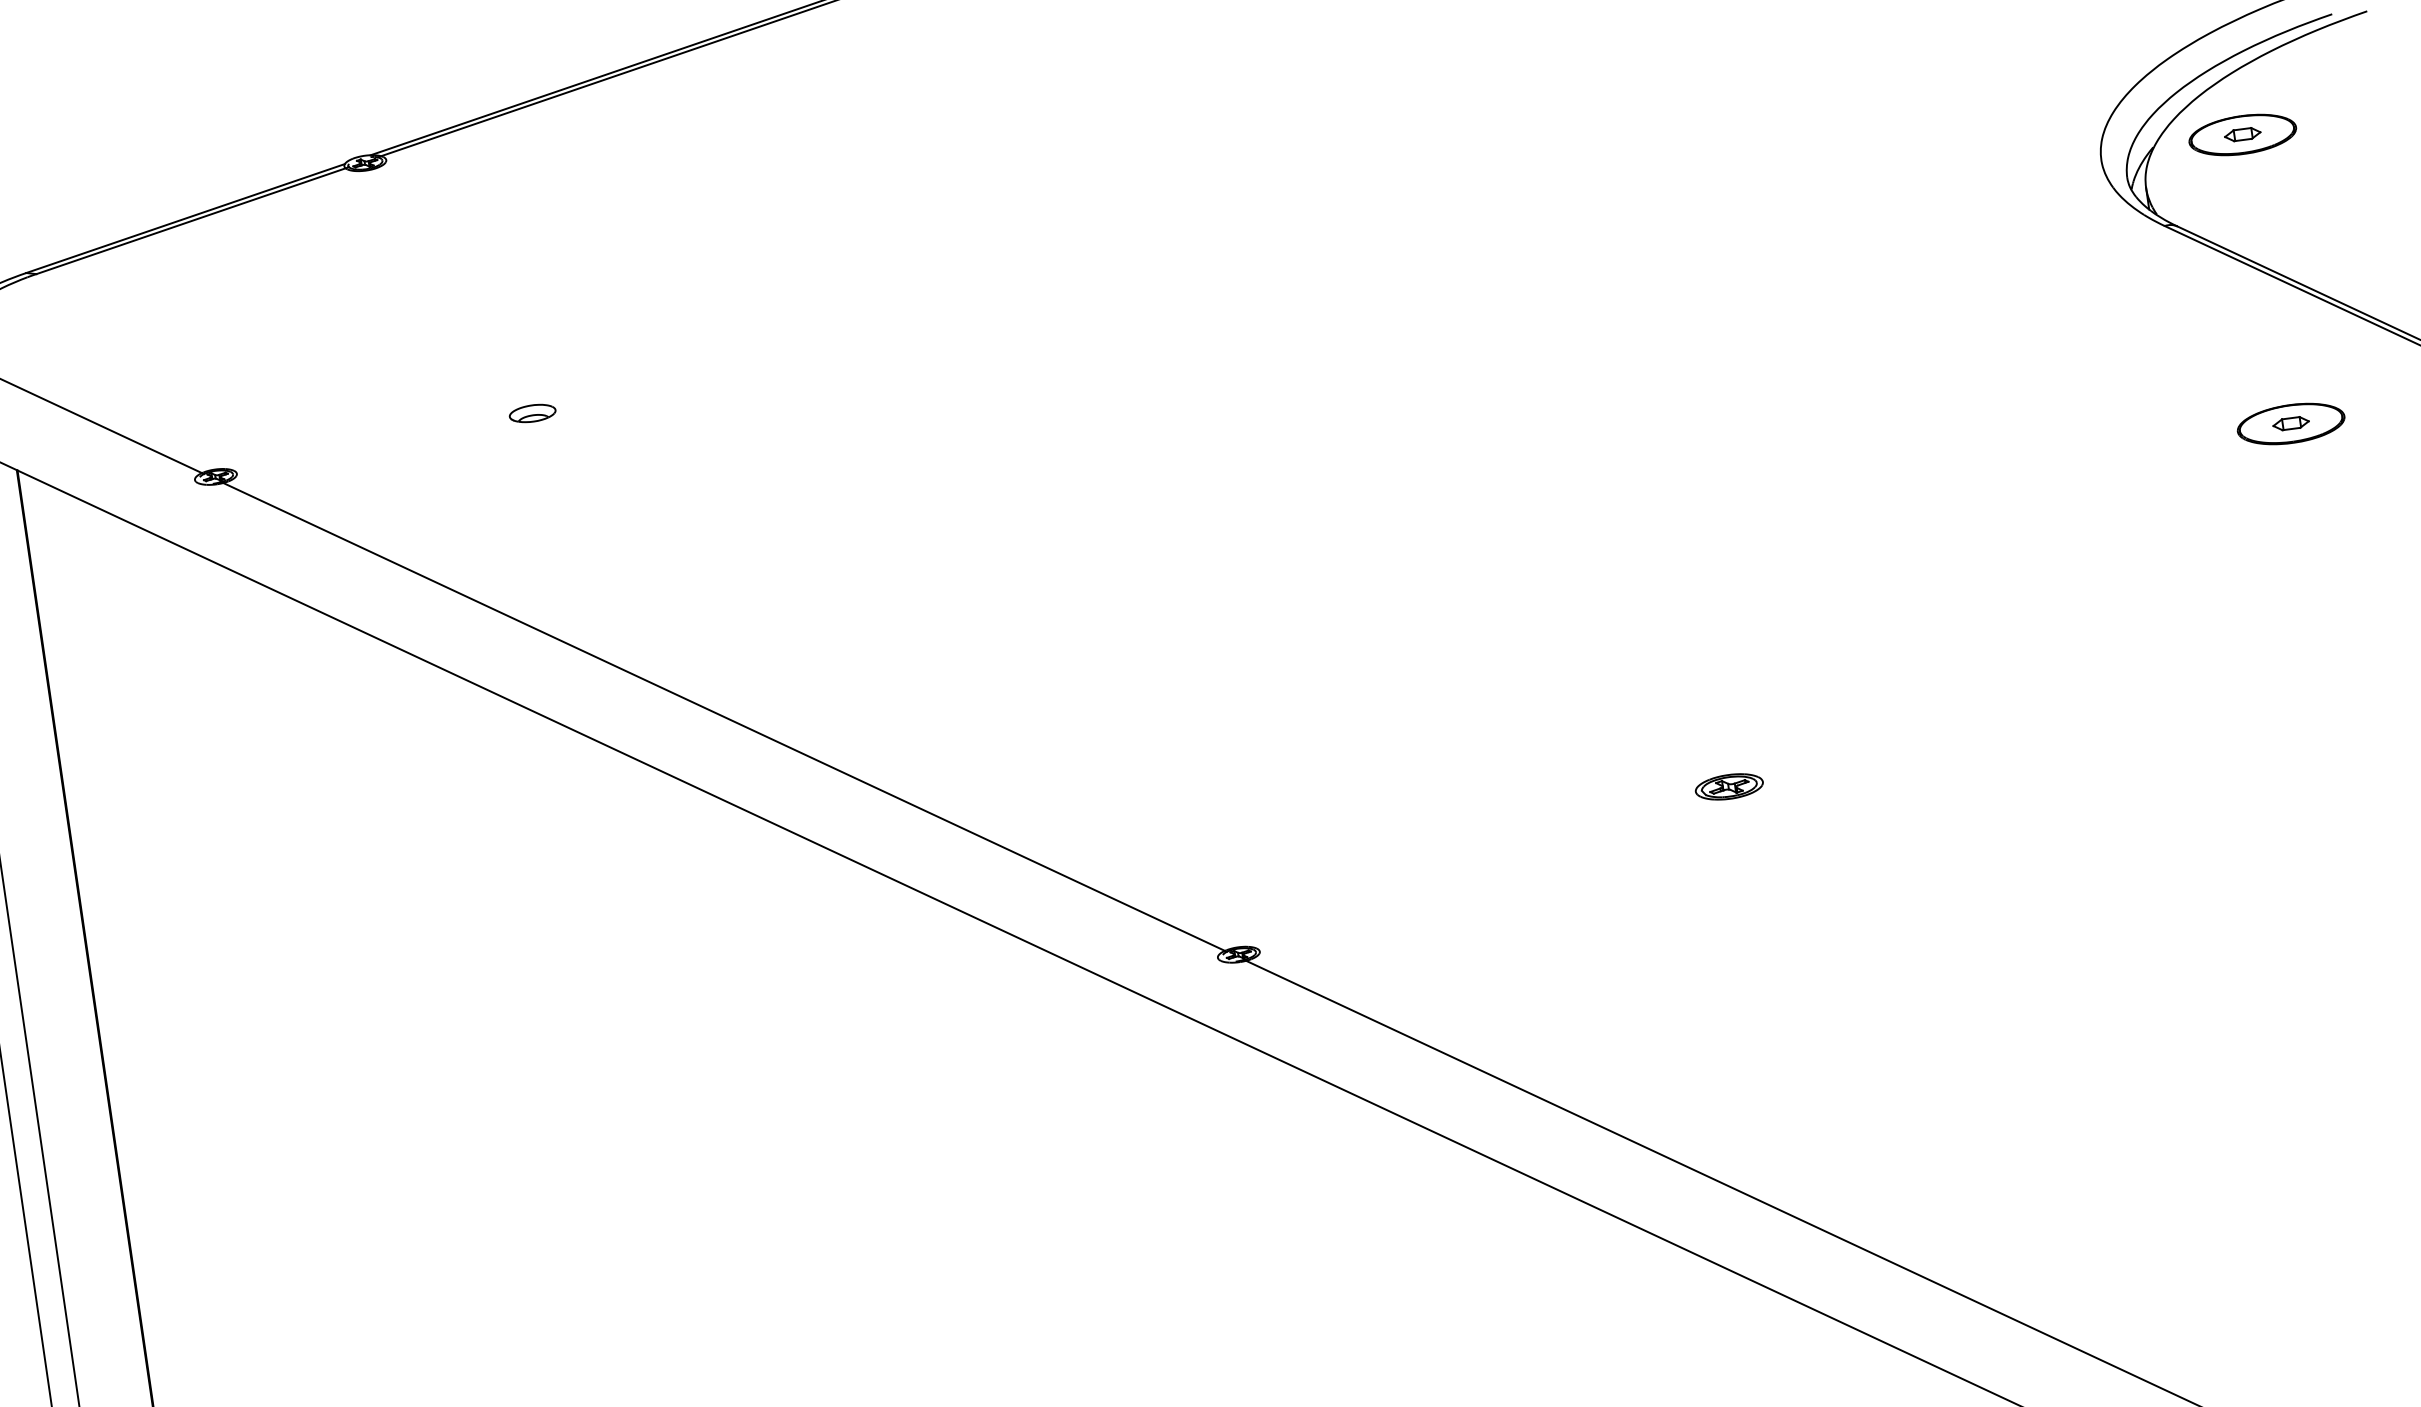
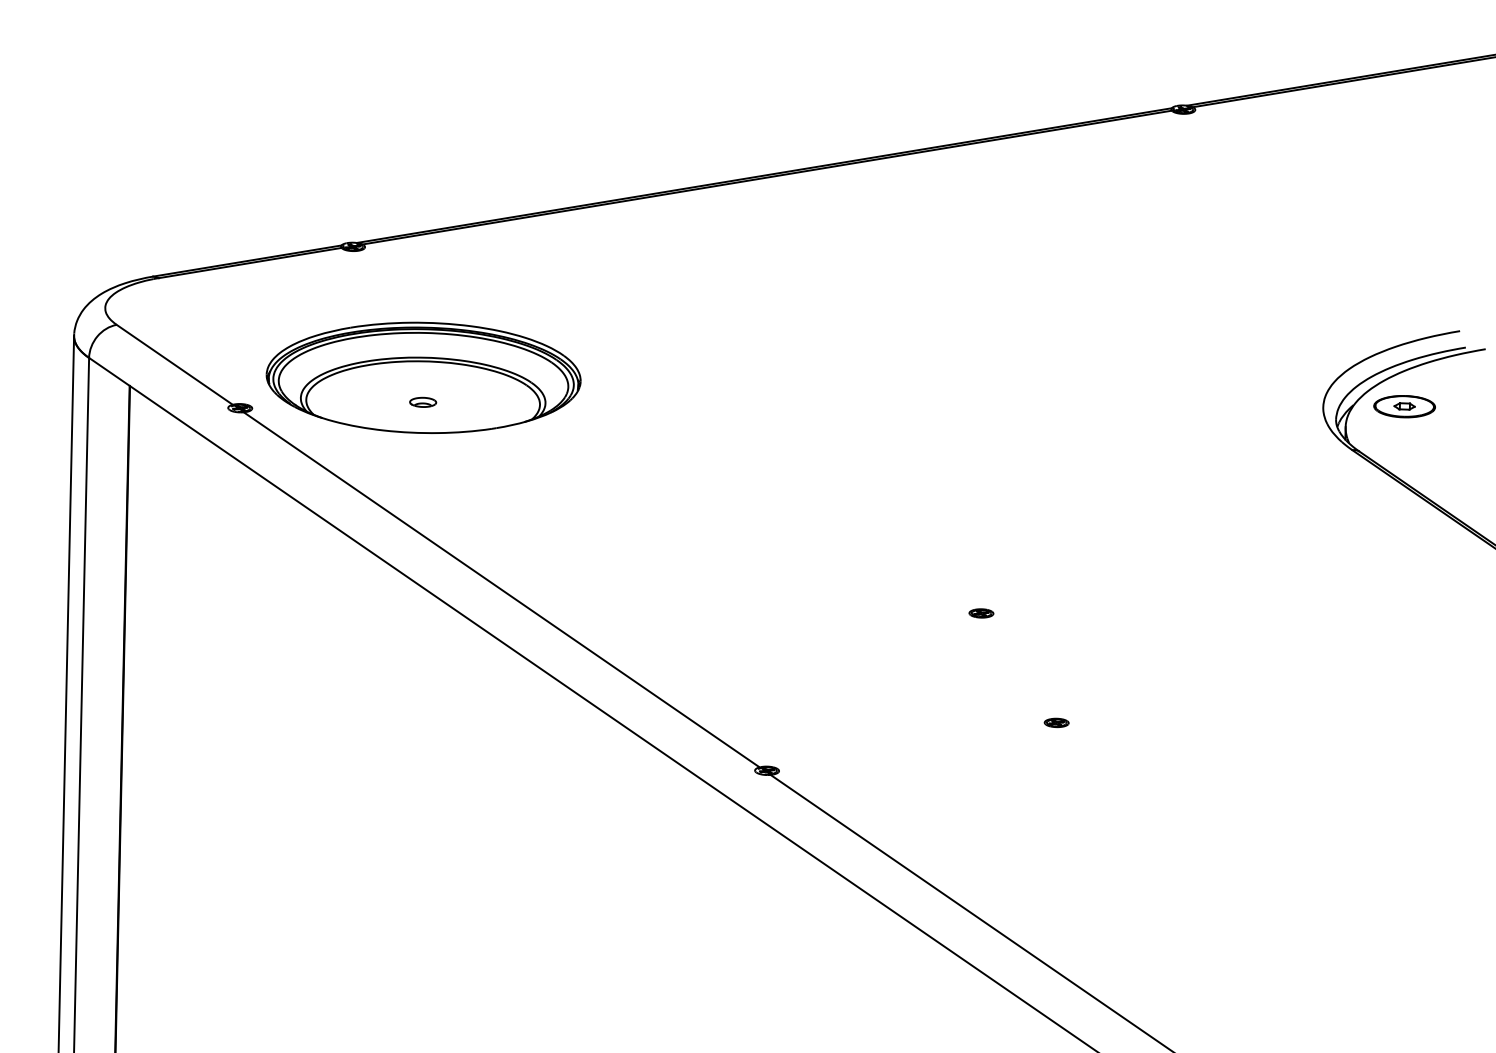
part: (526, 370) -> (423, 377), added
part: (2290, 423) -> (1404, 572), removed
part: (1566, 618) -> (981, 613), added
part: (1728, 786) -> (1056, 722), size x0.62

